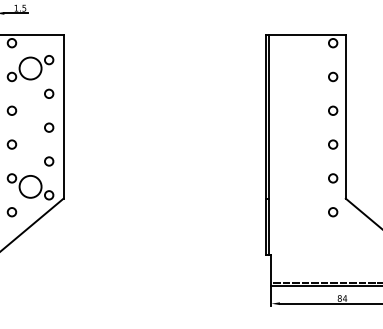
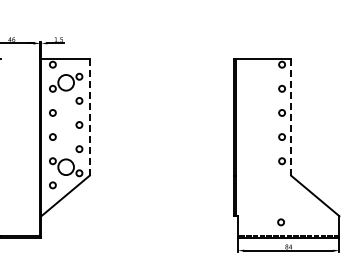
line: (63, 117) -> (89, 117), solid -> dashed
line: (346, 117) -> (291, 117), solid -> dashed
circle: (332, 212) -> (280, 222), moved

